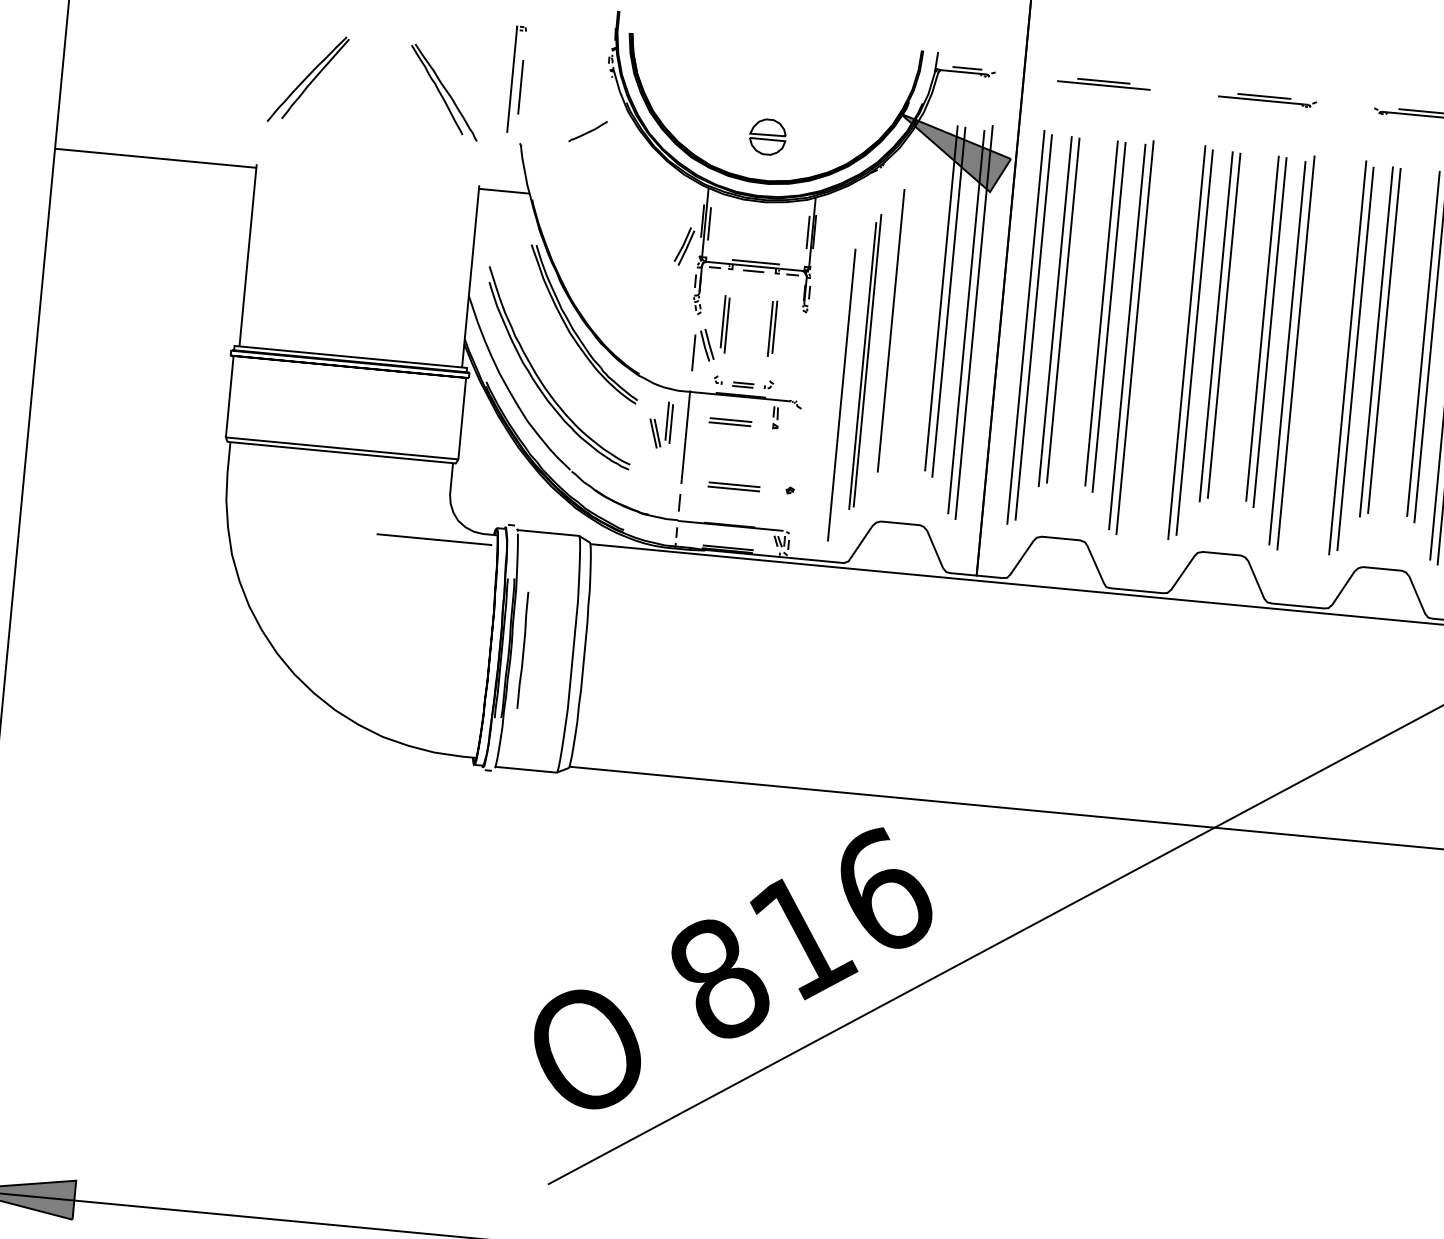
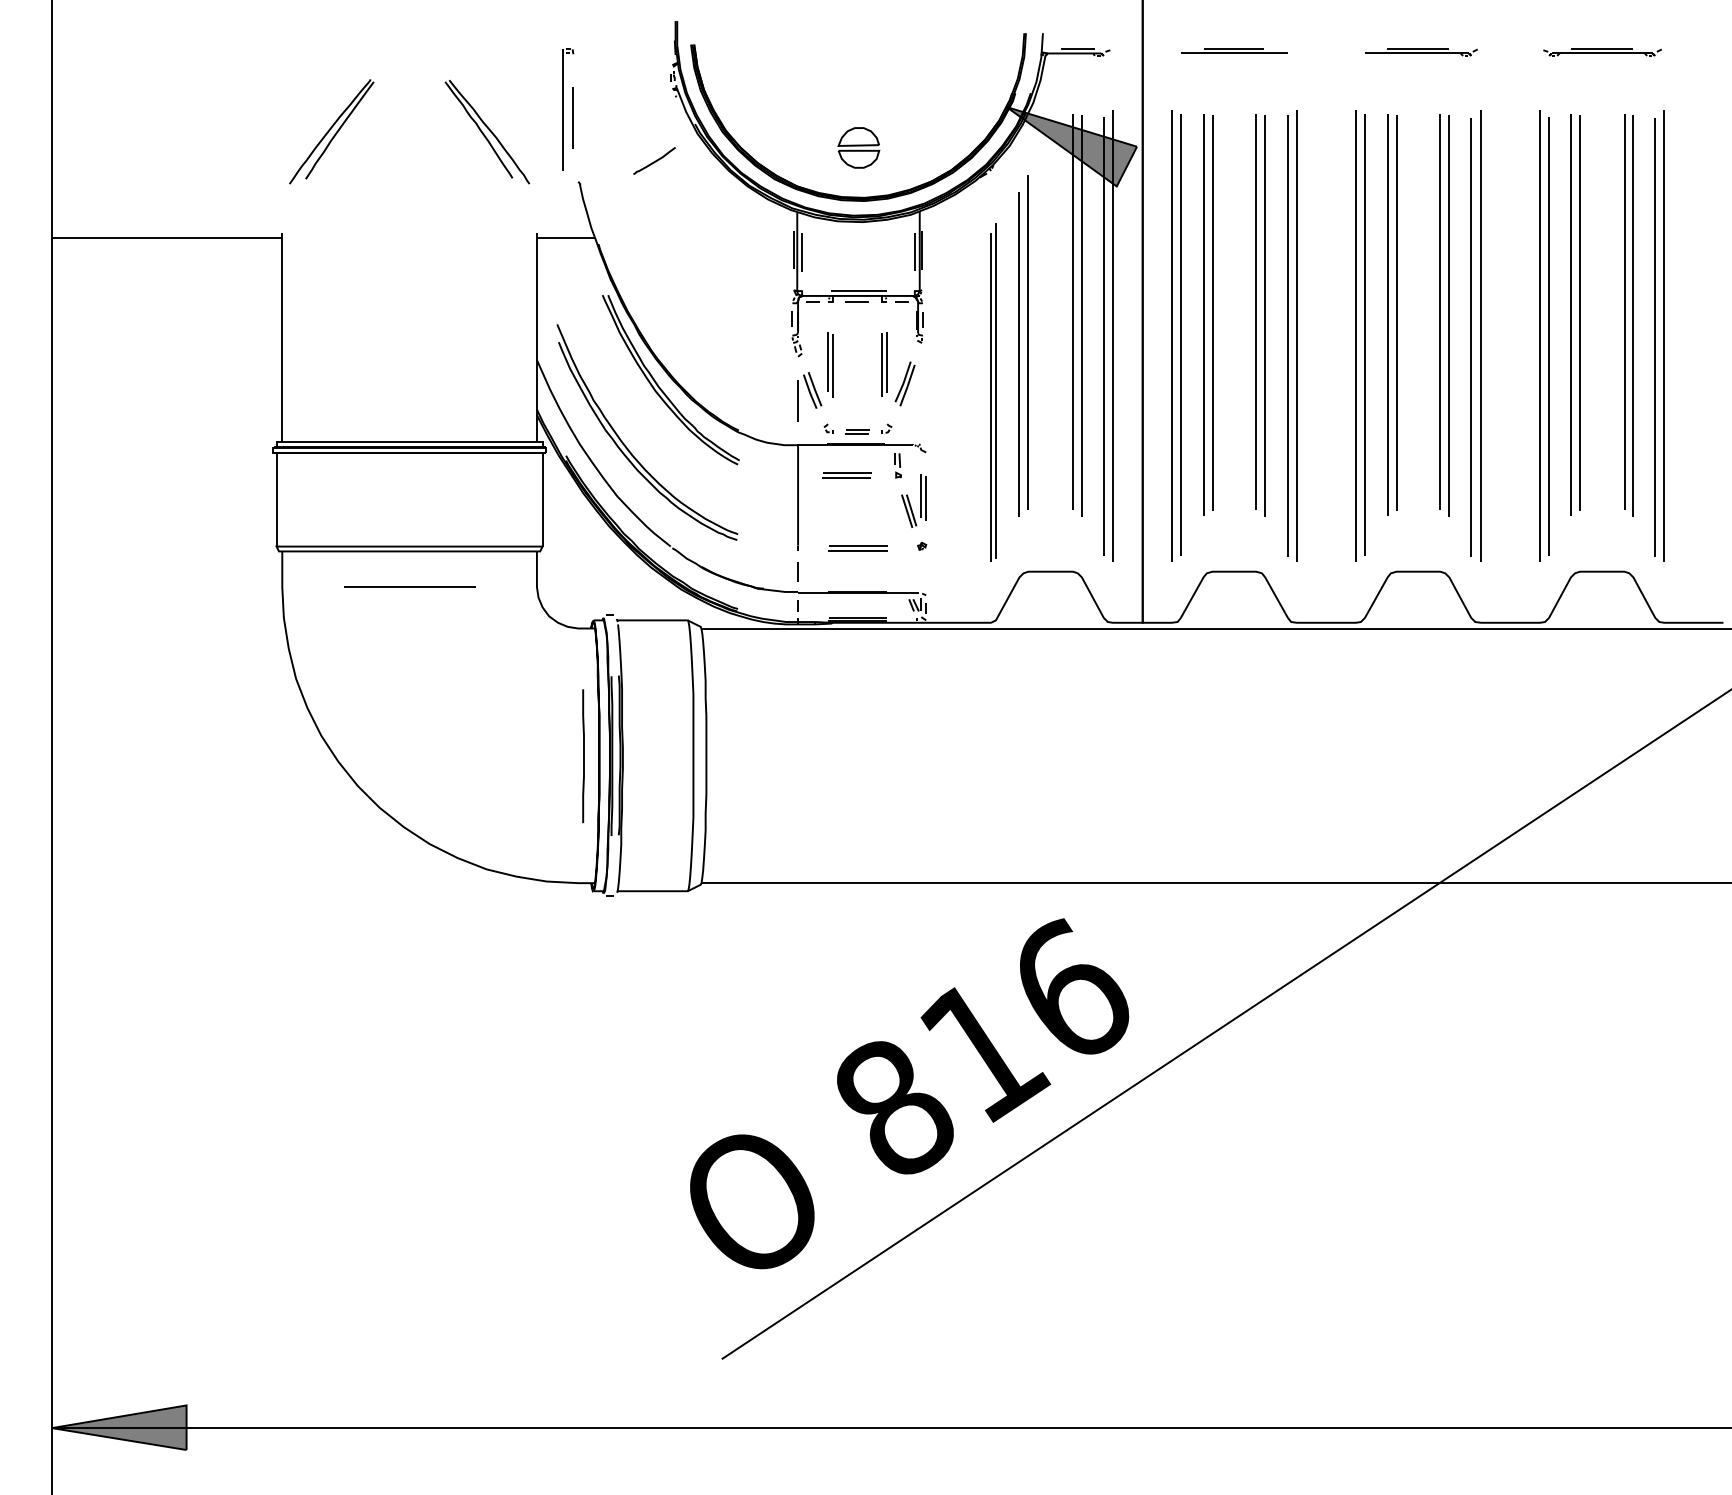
part: (683, 246) -> (904, 383), moved
line: (840, 394) -> (1027, 342), moved
part: (660, 424) -> (913, 500), moved
line: (434, 539) -> (409, 586), moved
line: (523, 650) -> (583, 756), moved

